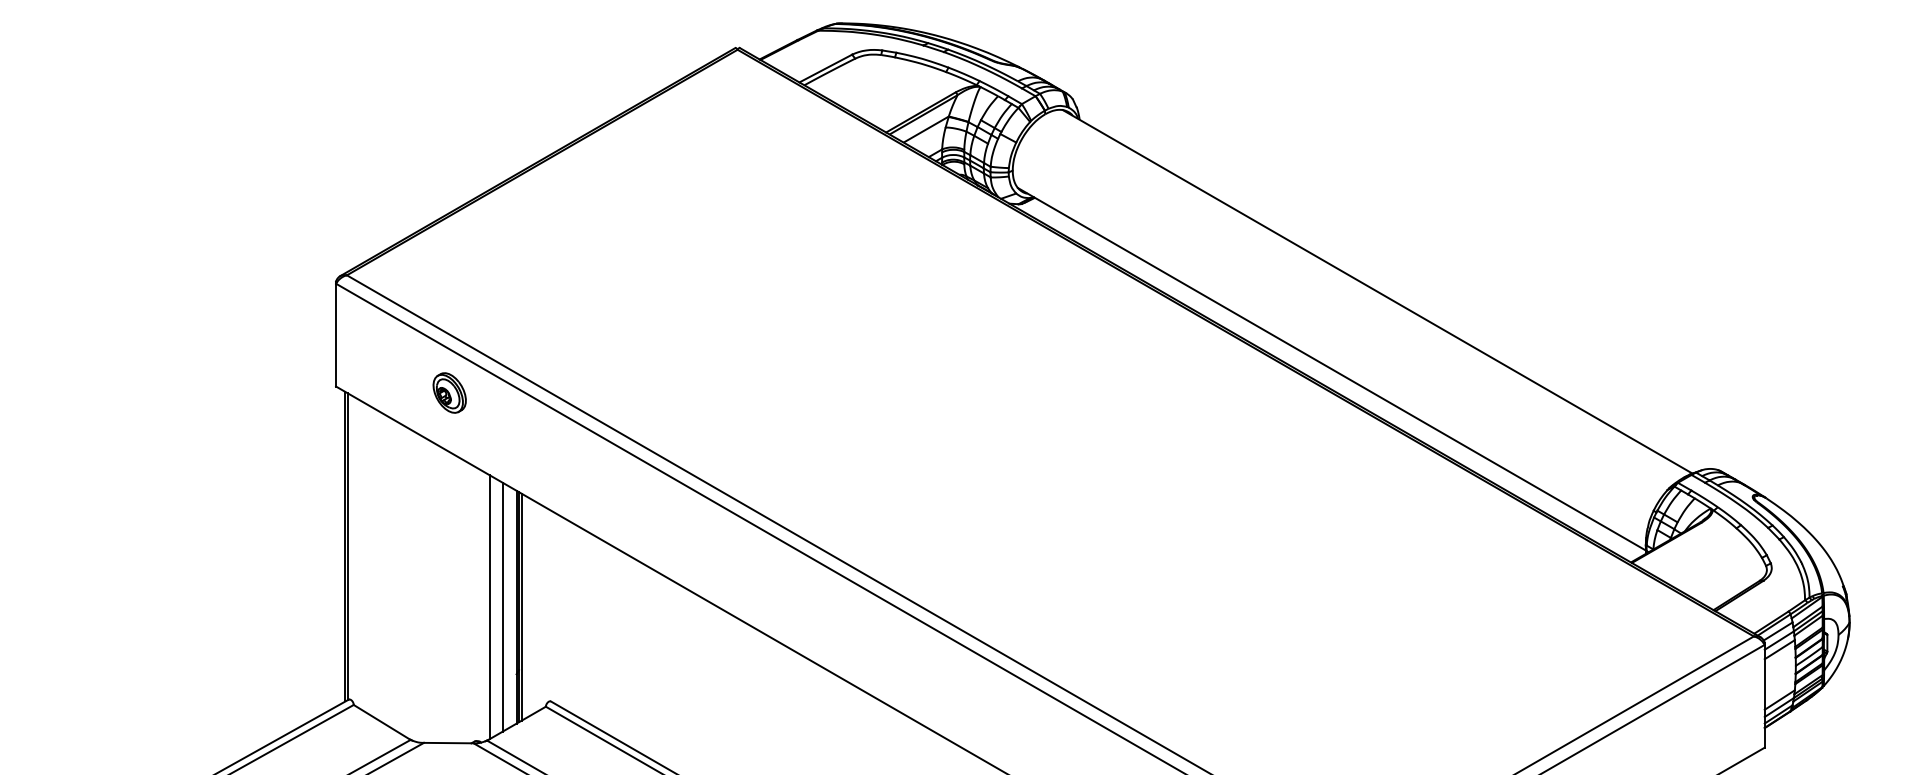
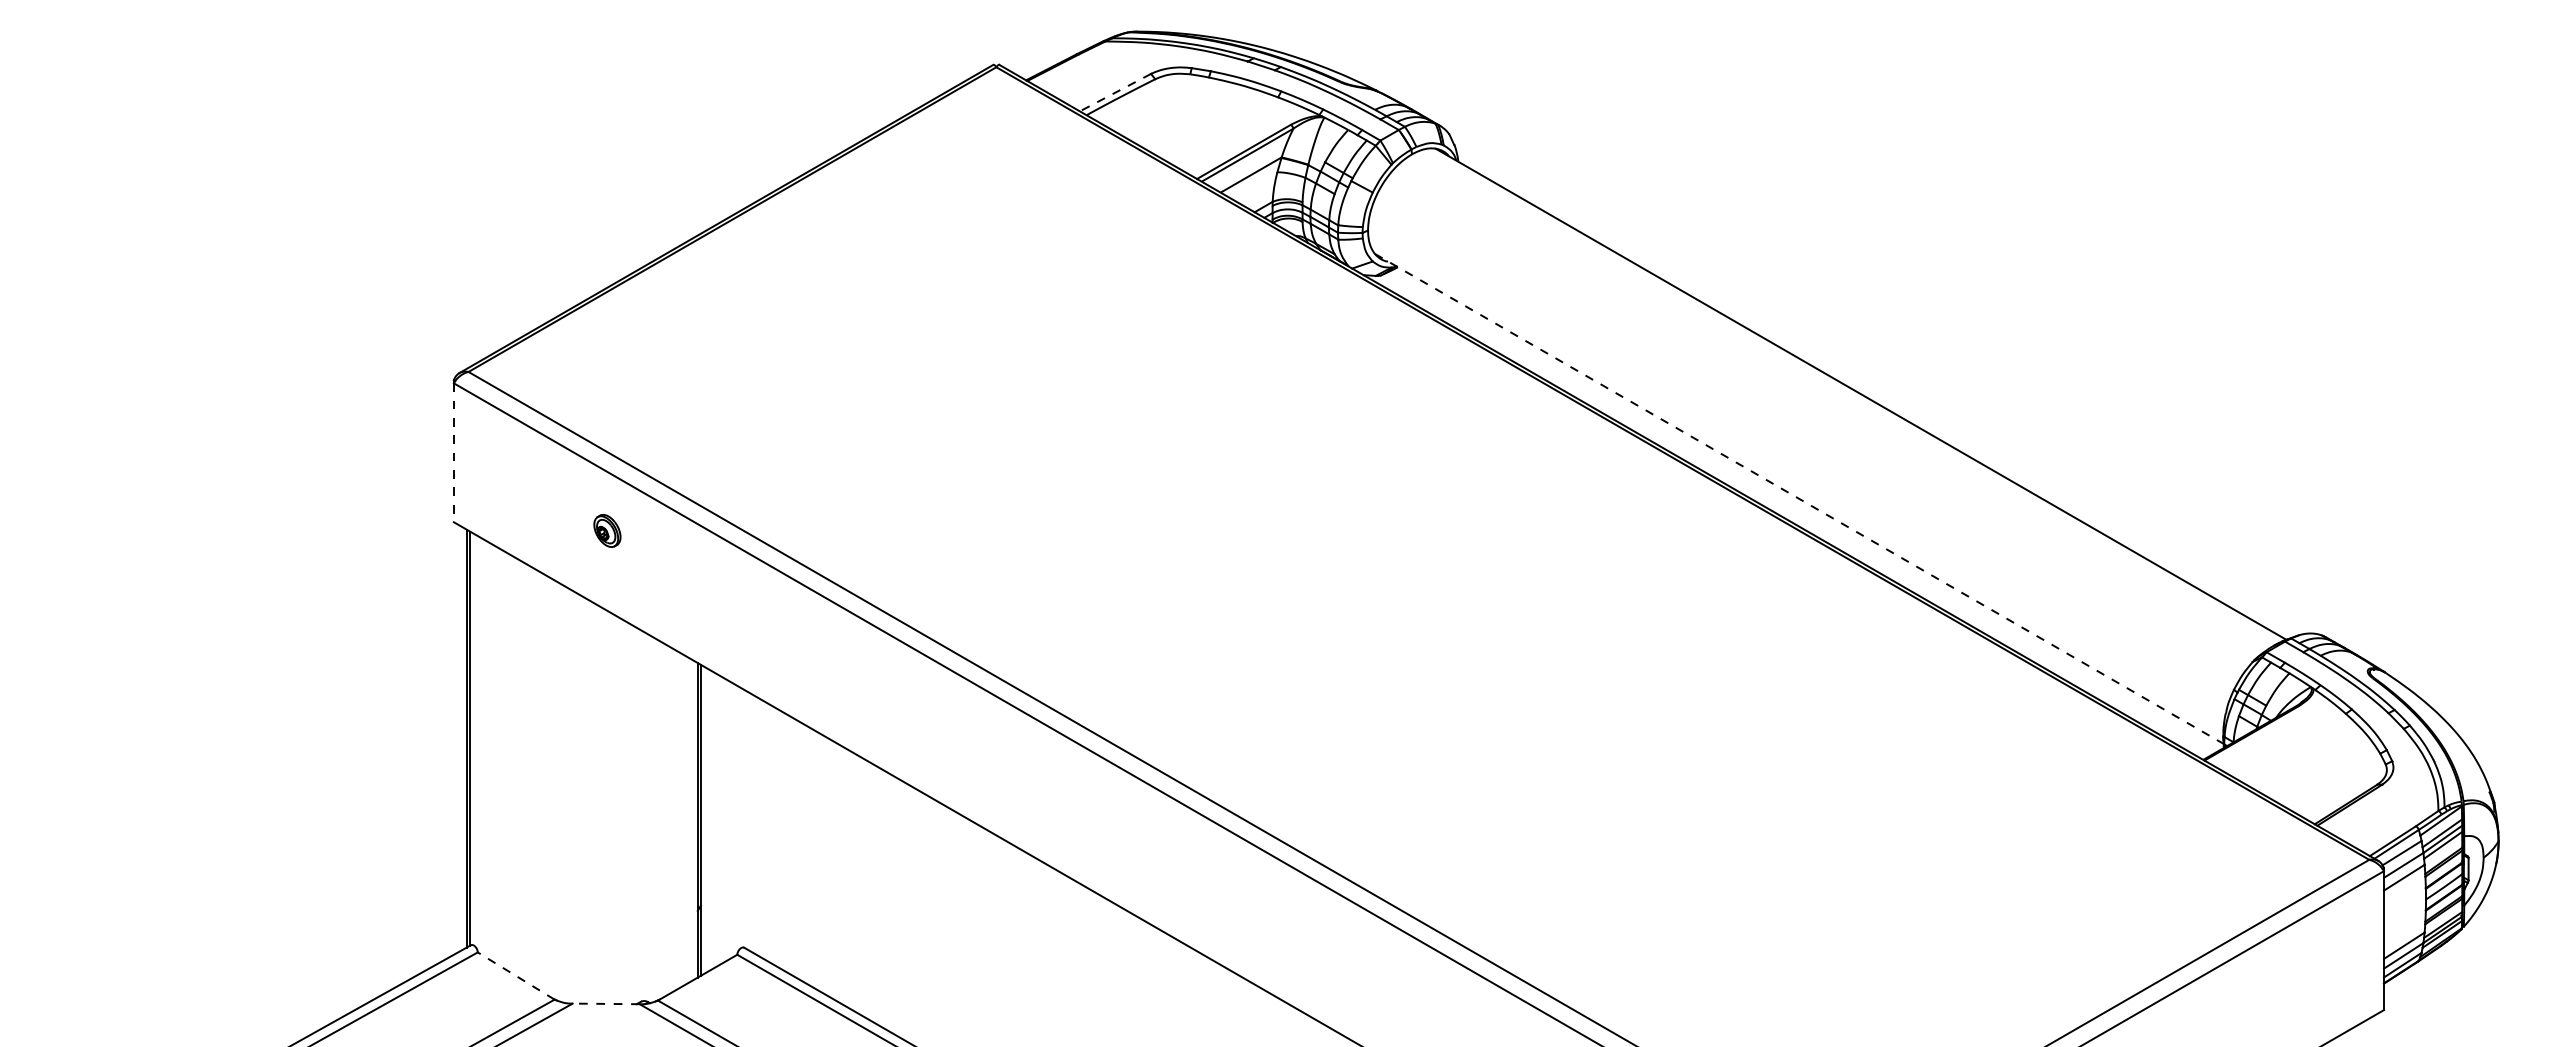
line: (825, 68) -> (1115, 92), solid -> dashed
line: (335, 335) -> (453, 453), solid -> dashed
line: (1332, 368) -> (1799, 498), solid -> dashed
part: (449, 392) -> (607, 530), size x0.6
line: (521, 606) -> (704, 819), removed
line: (489, 607) -> (661, 820), removed
line: (502, 607) -> (678, 820), removed
line: (381, 722) -> (515, 975), solid -> dashed
line: (449, 742) -> (606, 1003), solid -> dashed

